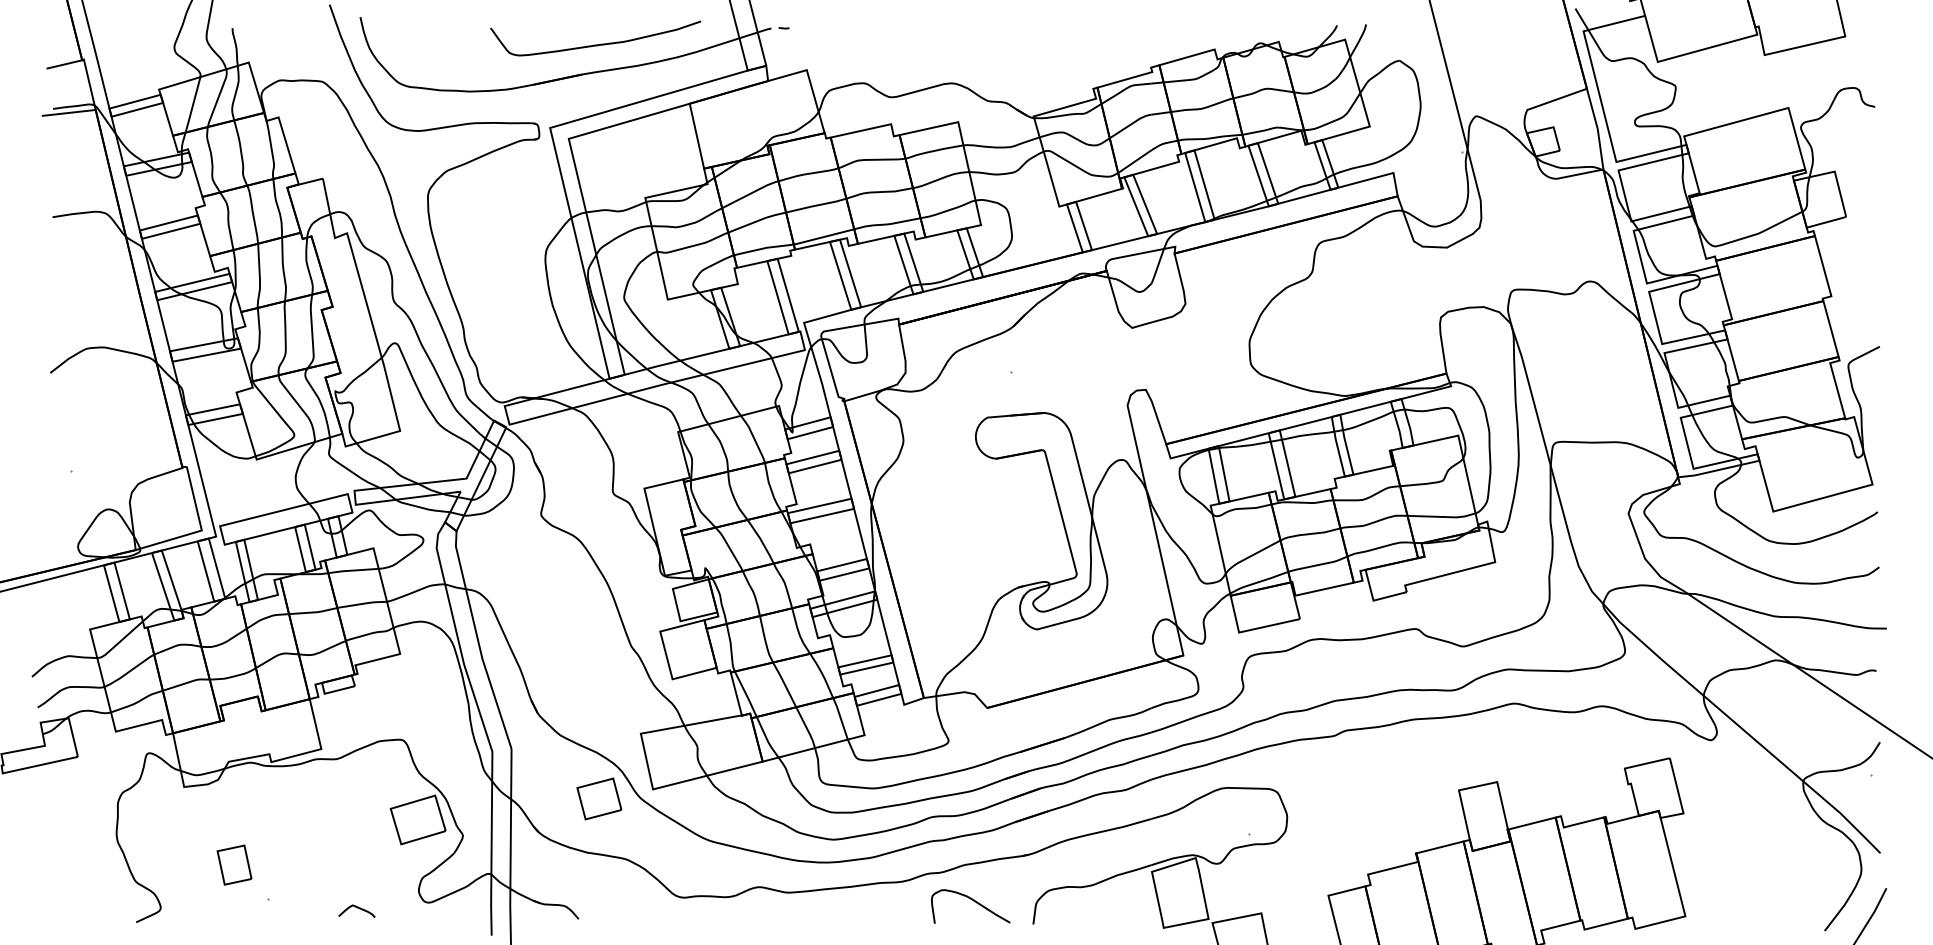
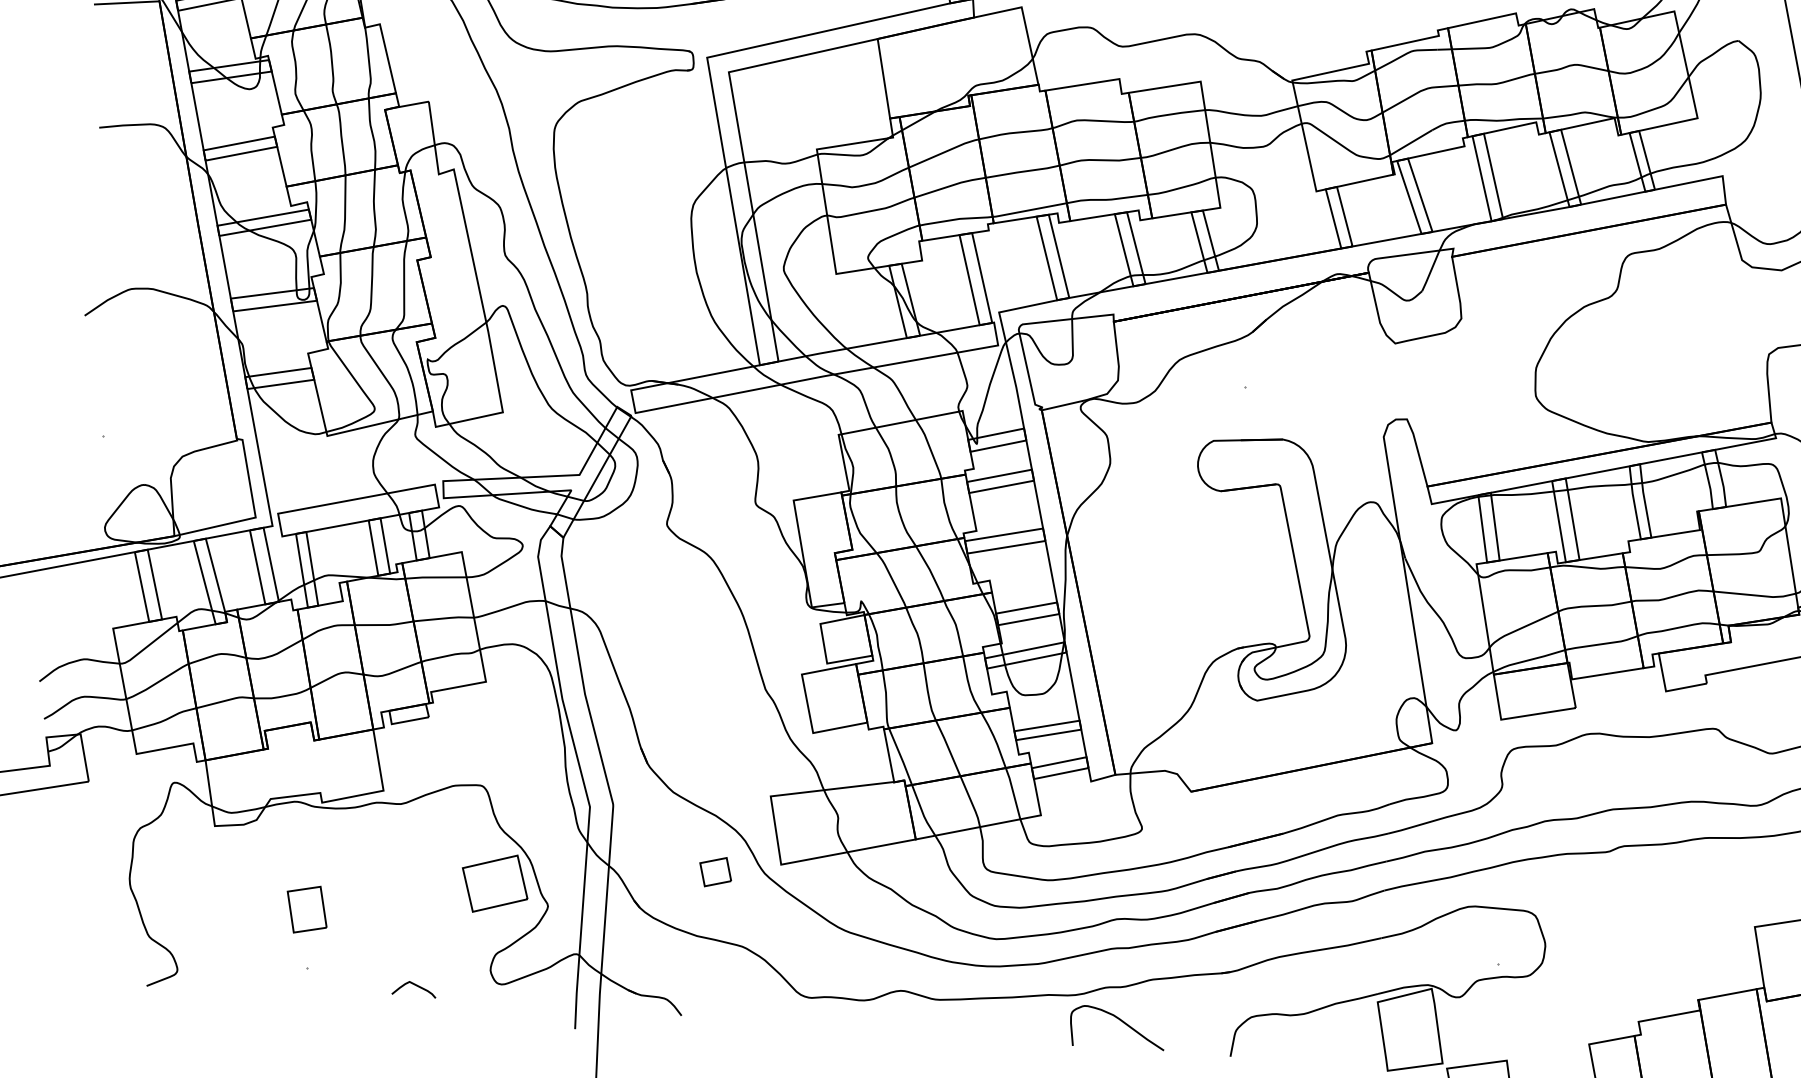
part: (599, 798) -> (715, 871), size x0.6
part: (234, 864) -> (307, 908), moved
curve: (973, 901) -> (1121, 1021), moved

